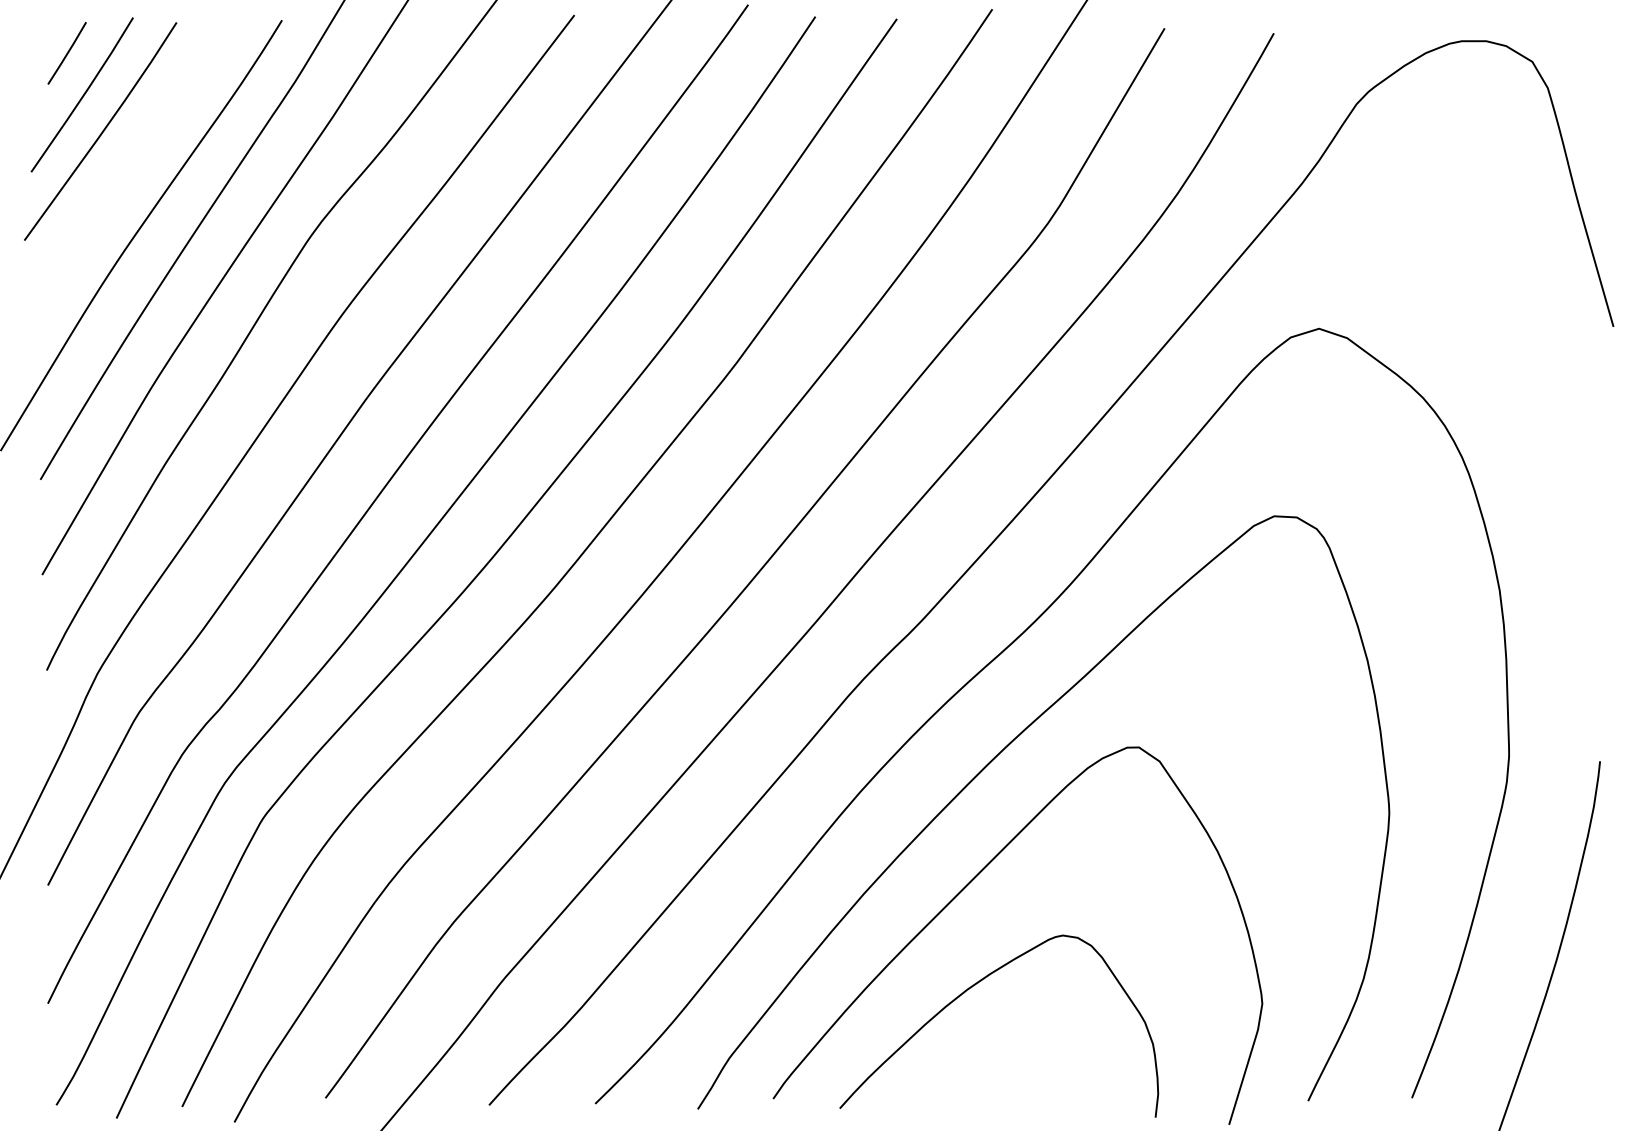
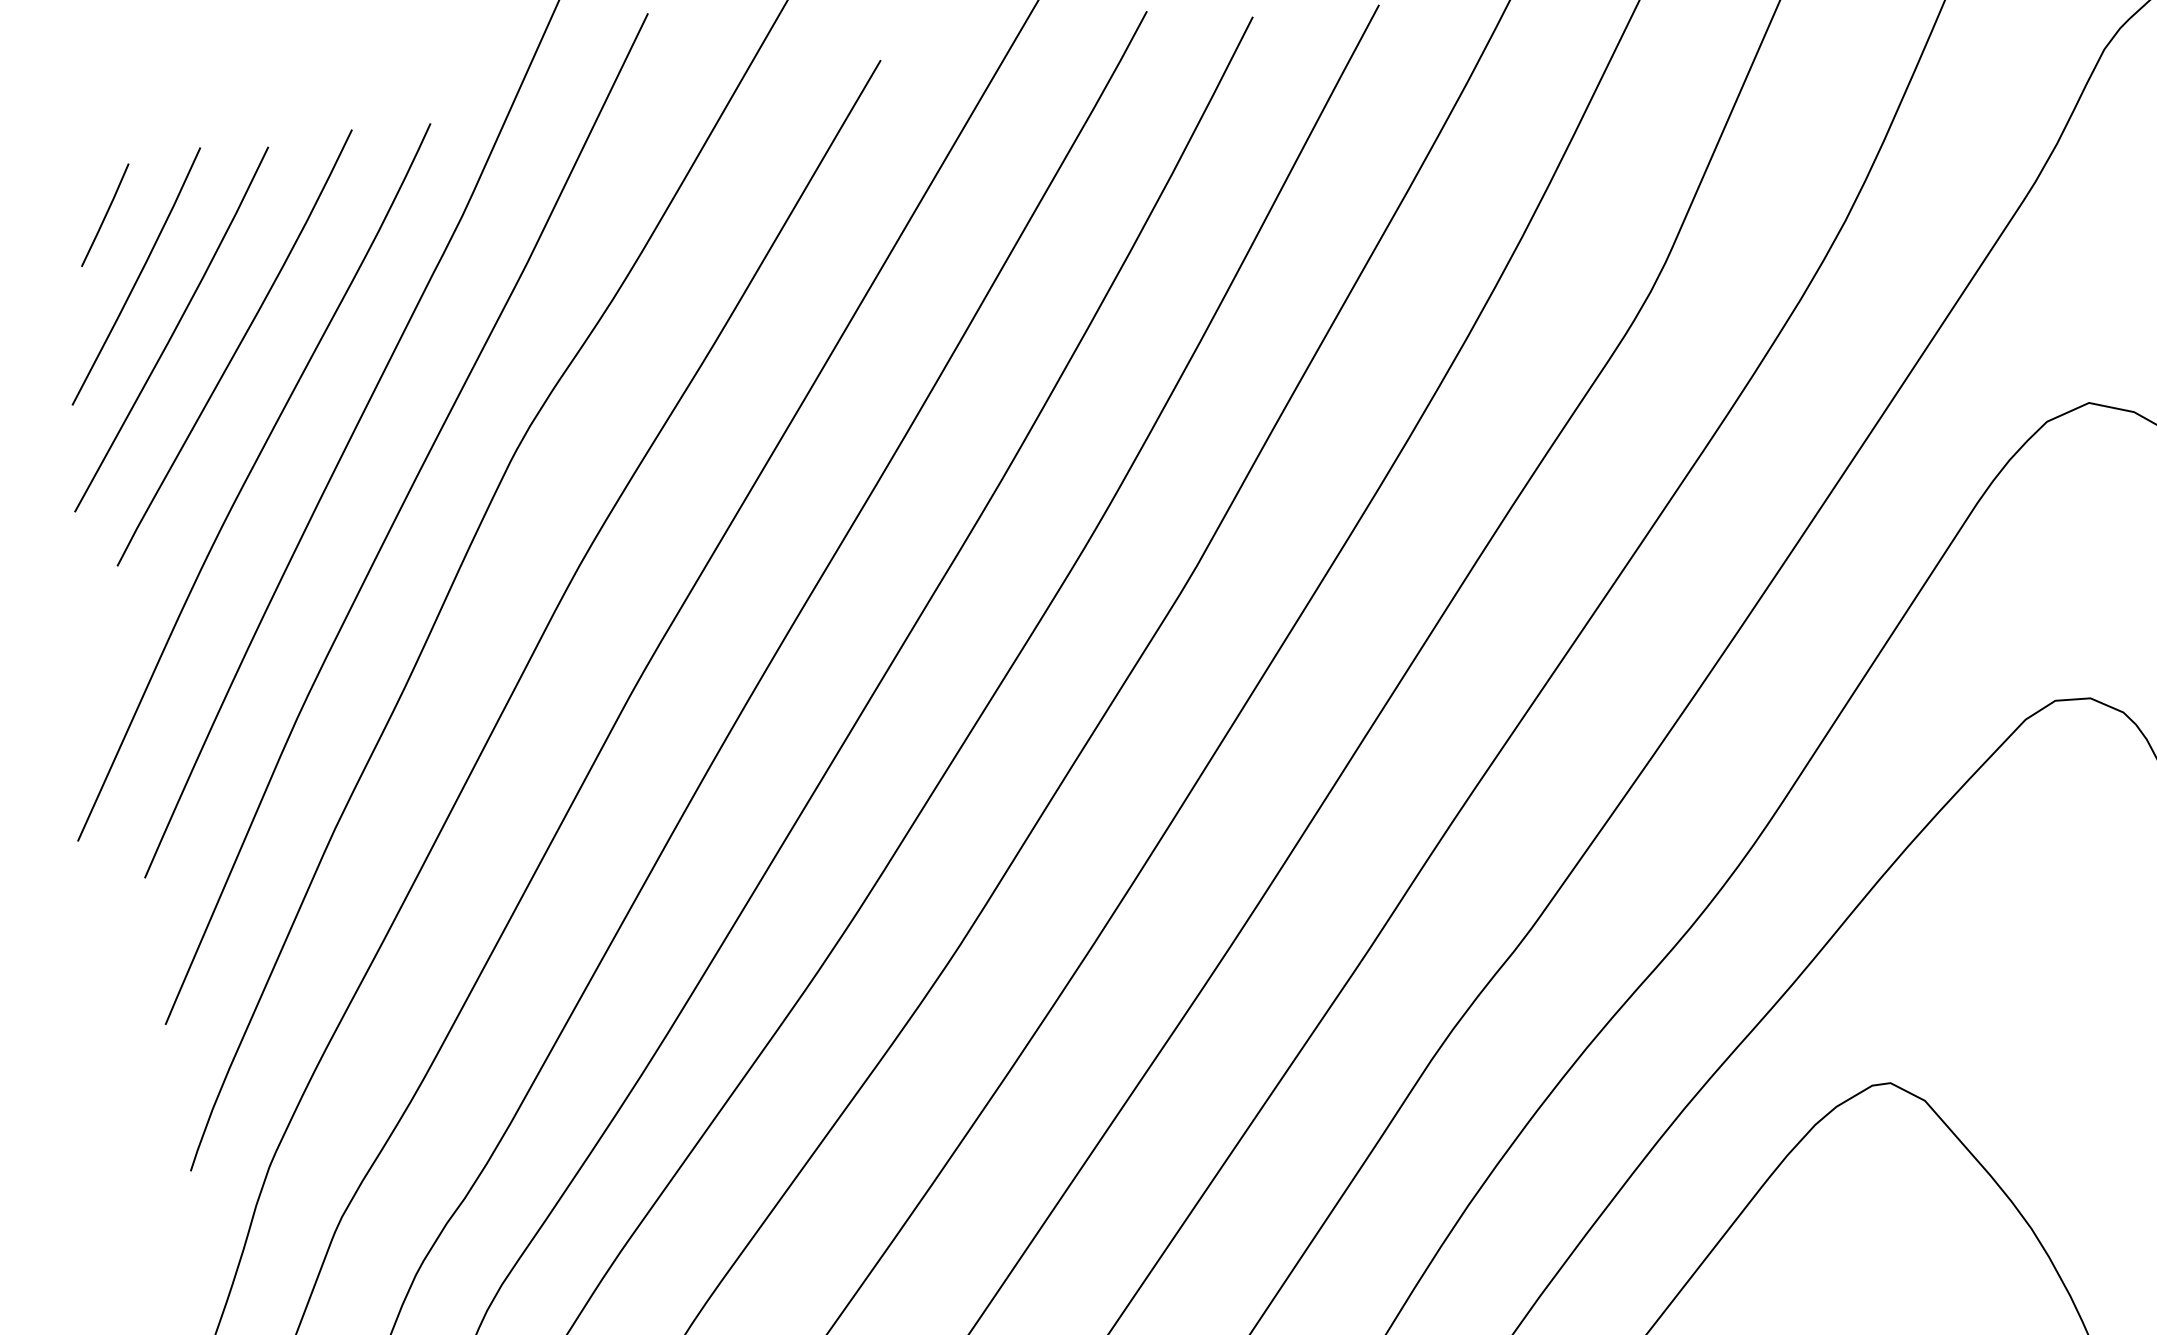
curve: (140, 148) -> (236, 348), added

